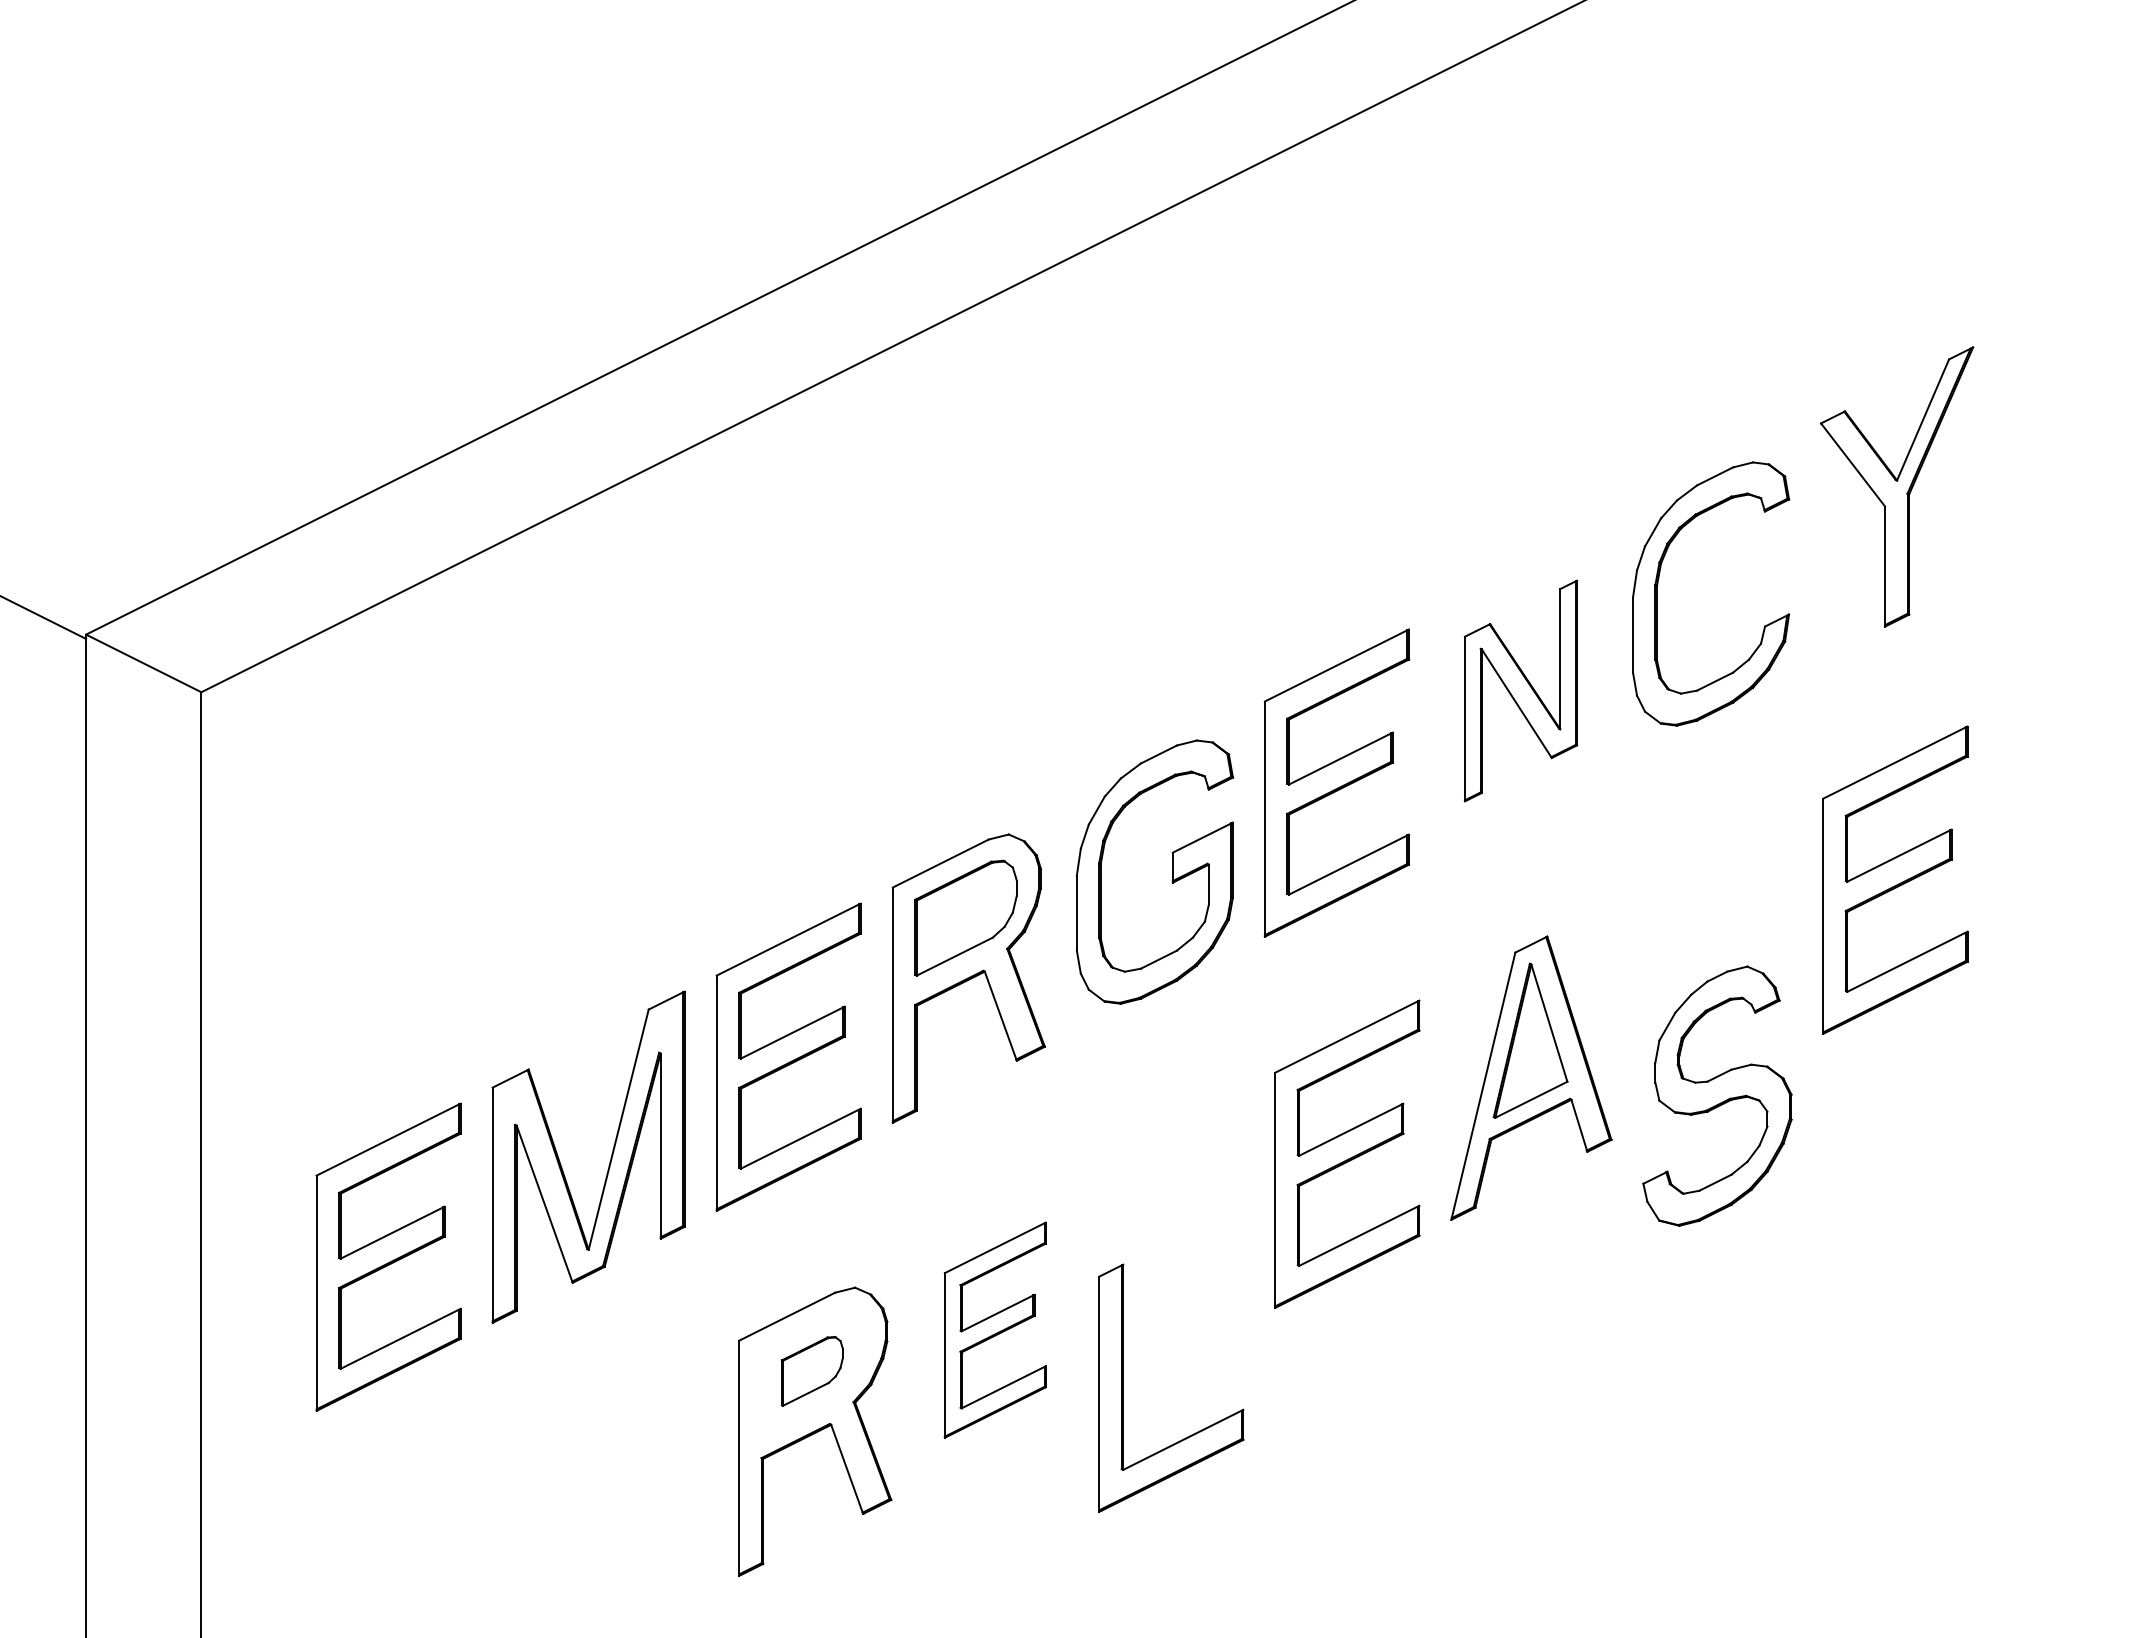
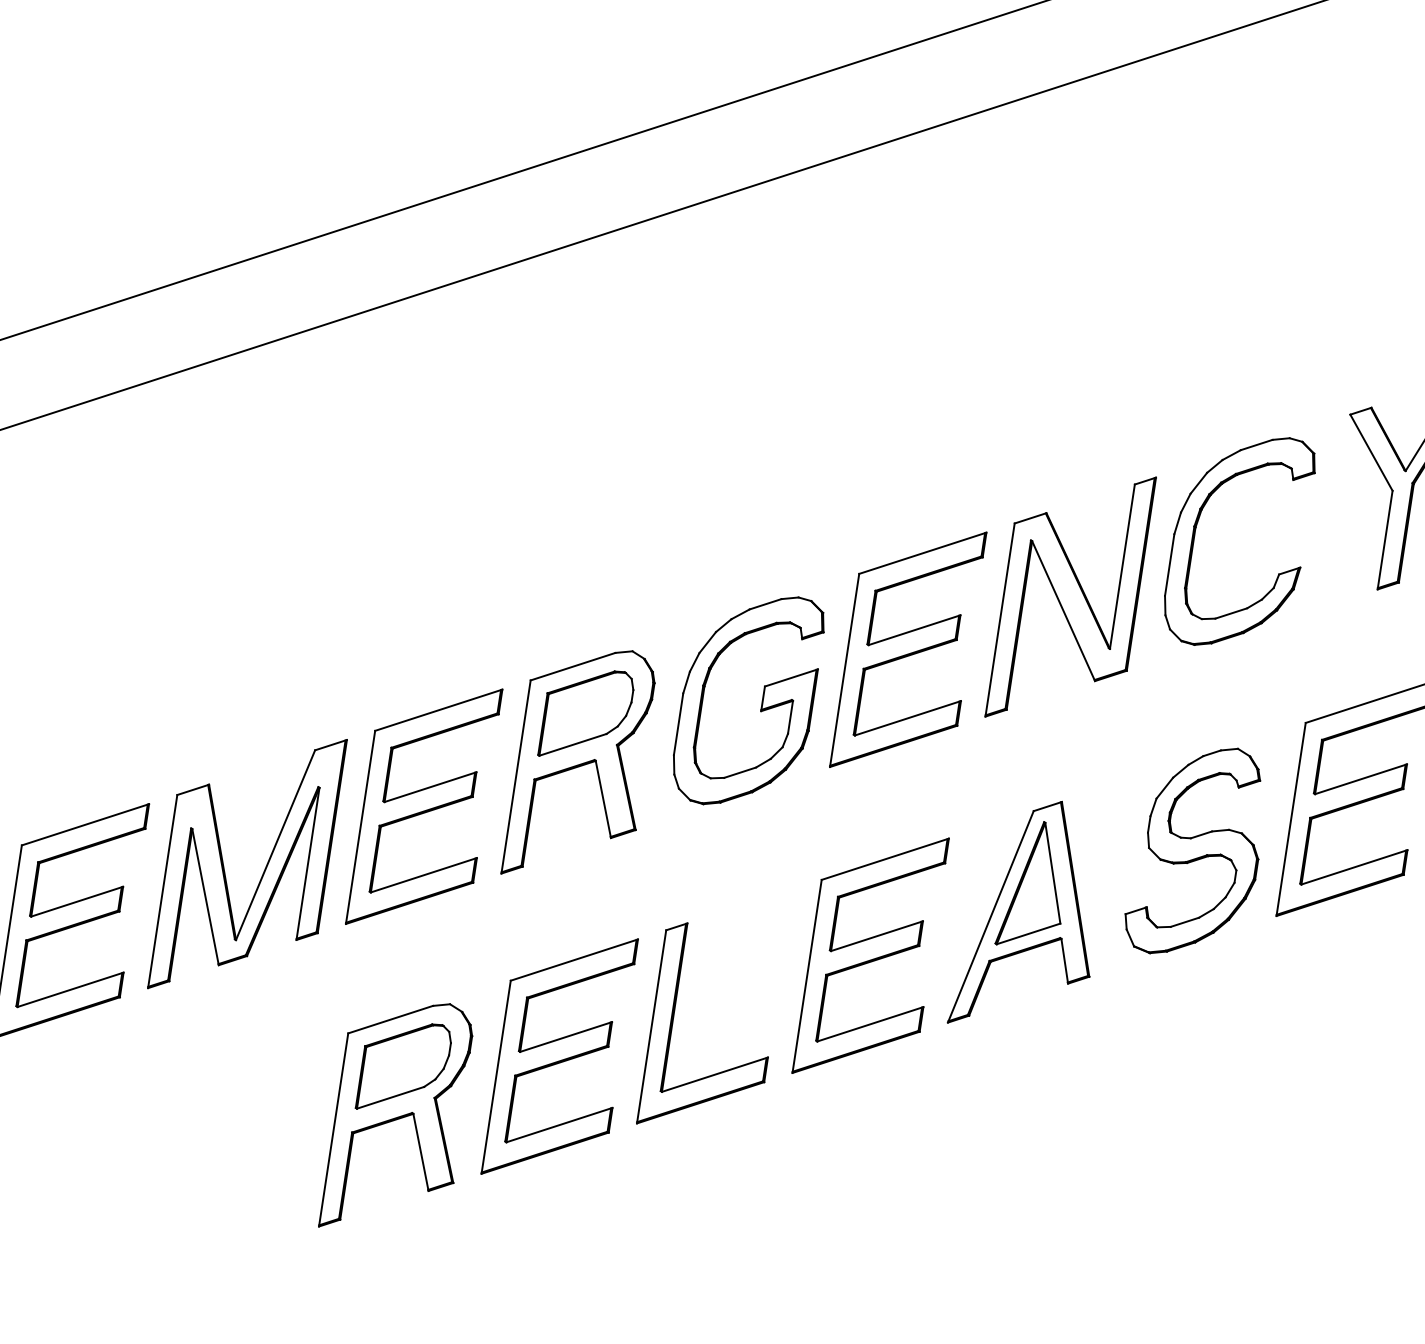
part: (1520, 690) -> (1070, 596), size x1.43
part: (1717, 1095) -> (1197, 850), moved
part: (995, 1329) -> (560, 1056), size x1.43
part: (812, 1371) -> (404, 1067), size x1.67
part: (1123, 1387) -> (672, 1024), moved

